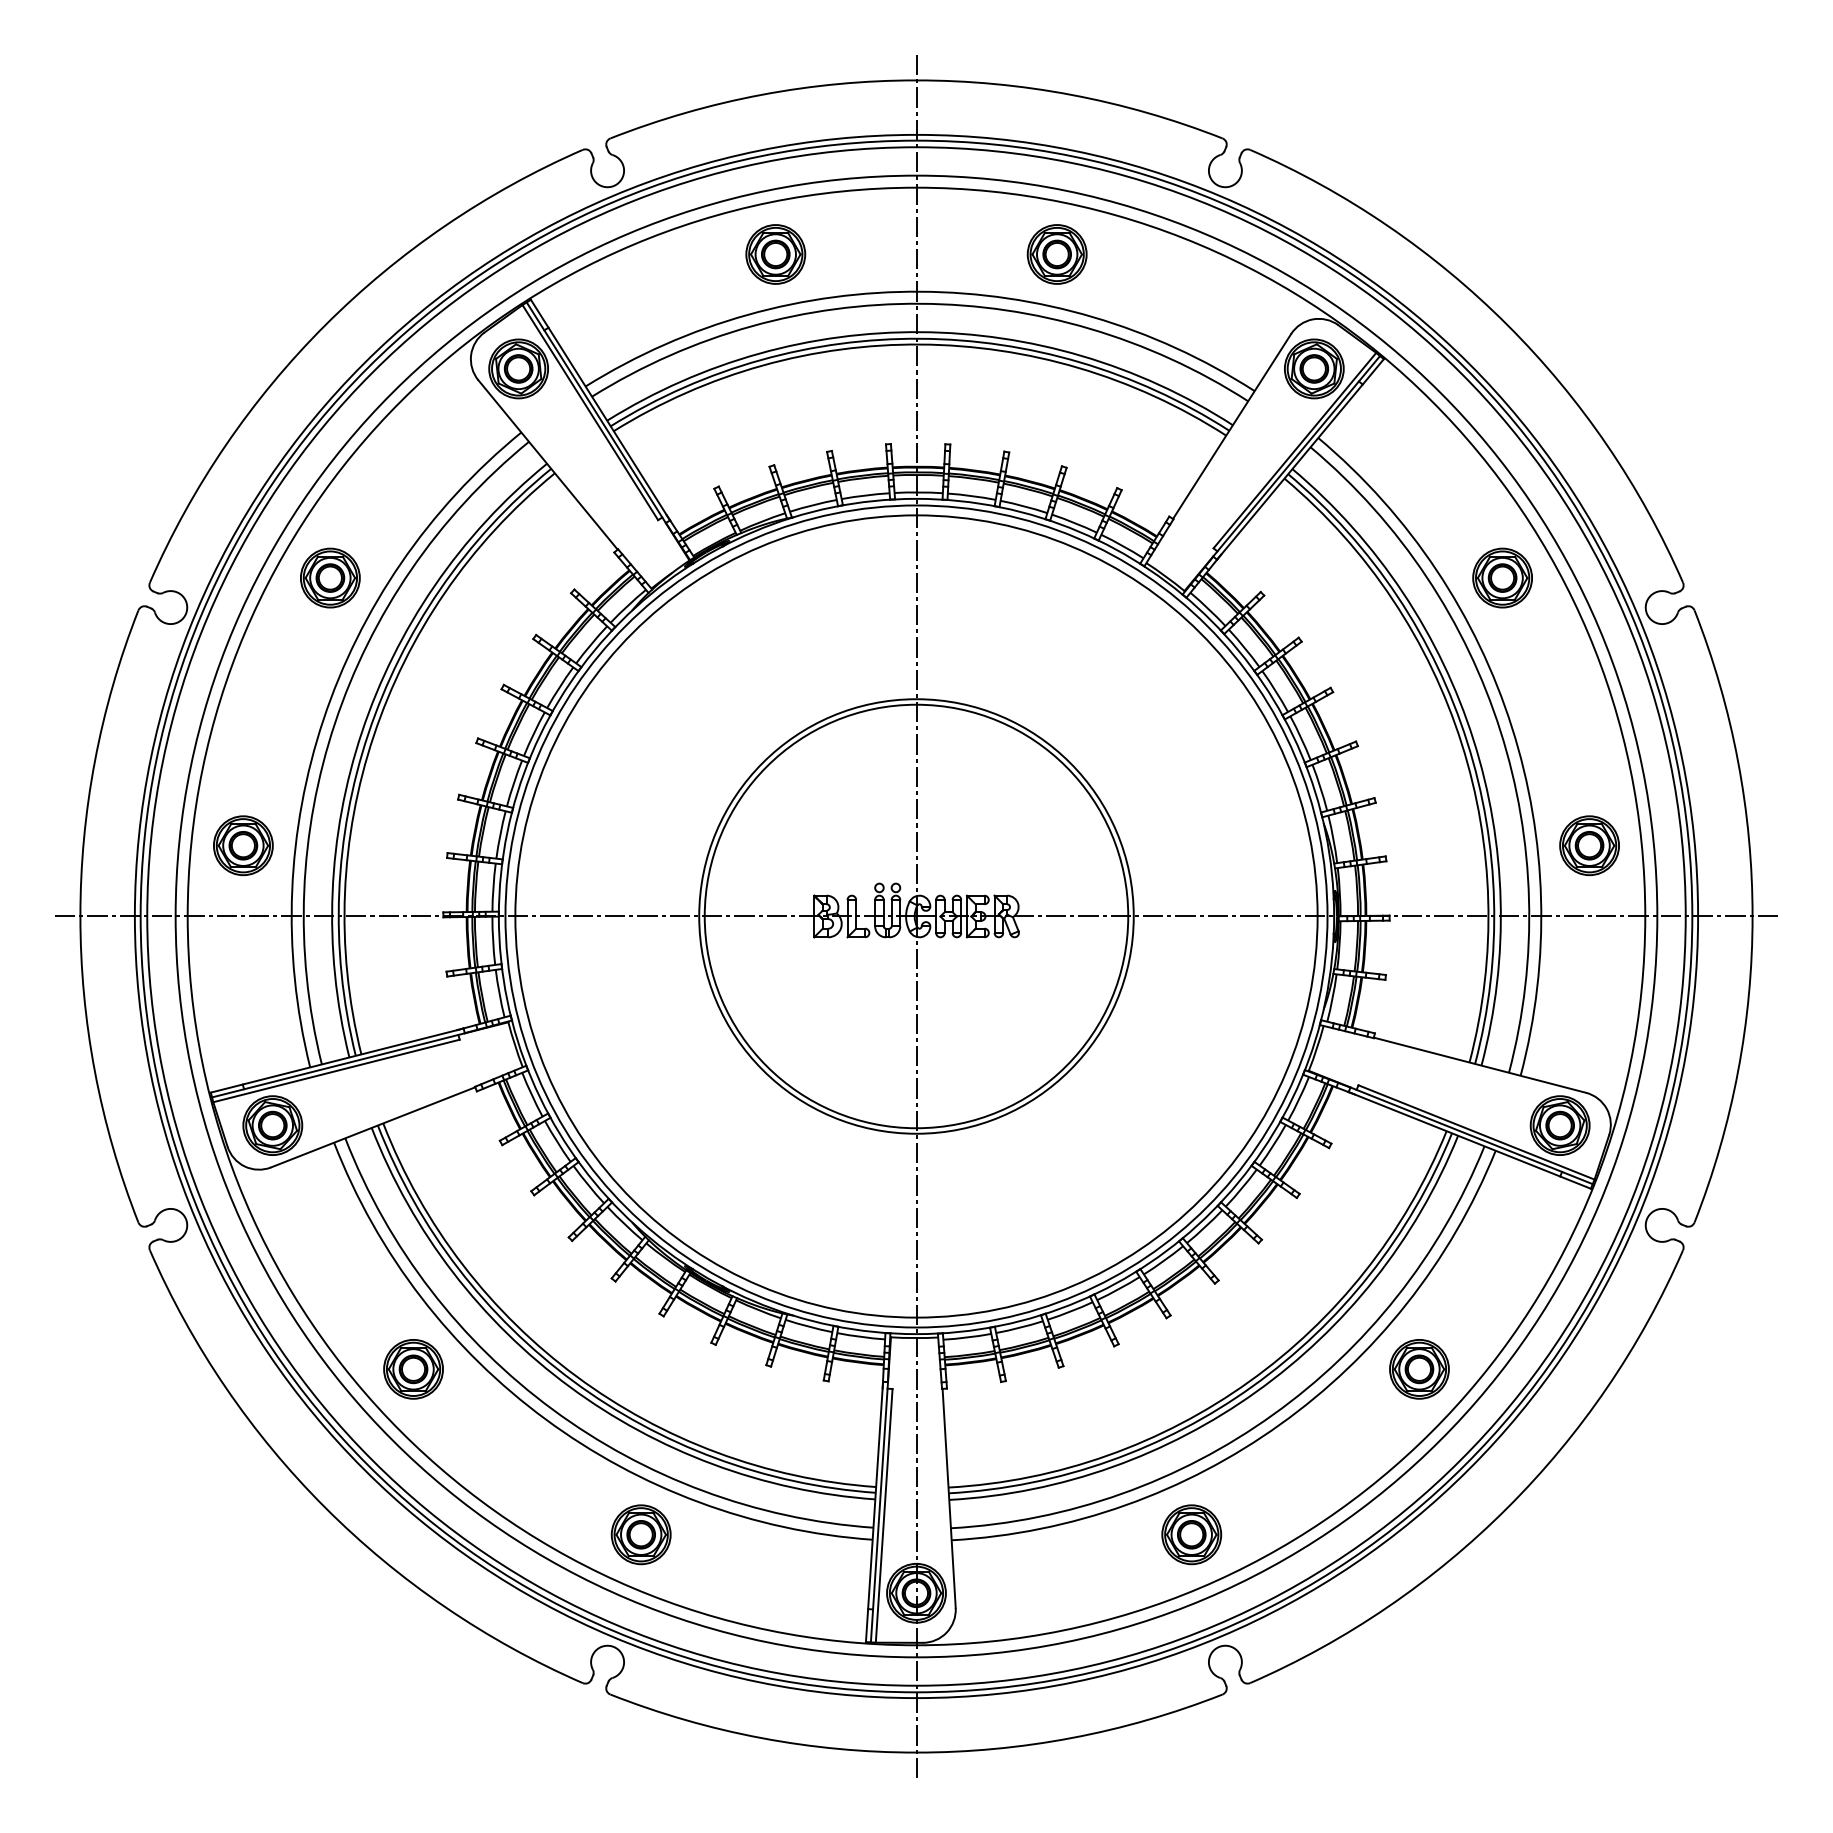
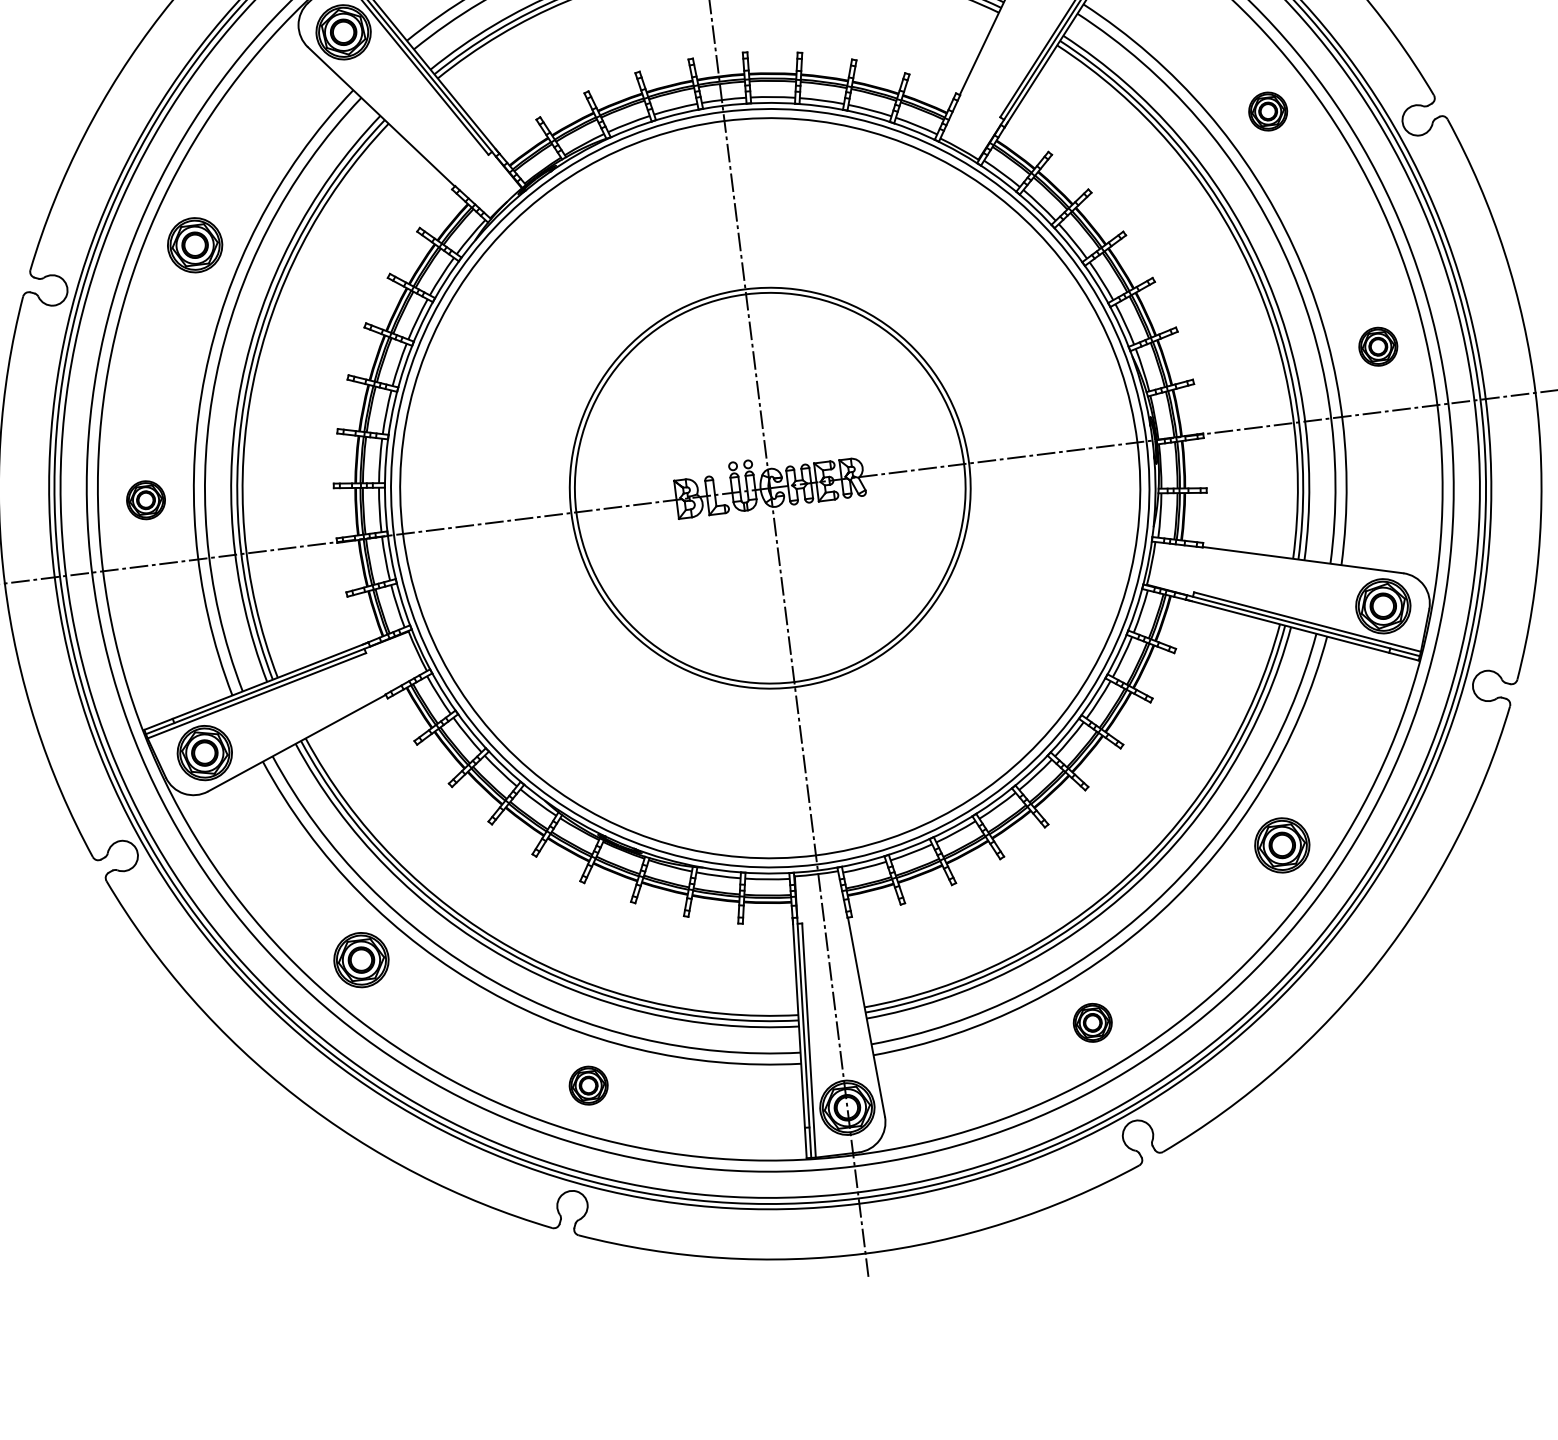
part: (1502, 577) -> (1268, 111), size x0.7
part: (243, 845) -> (146, 499), size x0.7
part: (1589, 845) -> (1378, 346), size x0.7
part: (640, 1534) -> (588, 1085), size x0.7
part: (1191, 1534) -> (1092, 1022), size x0.7

